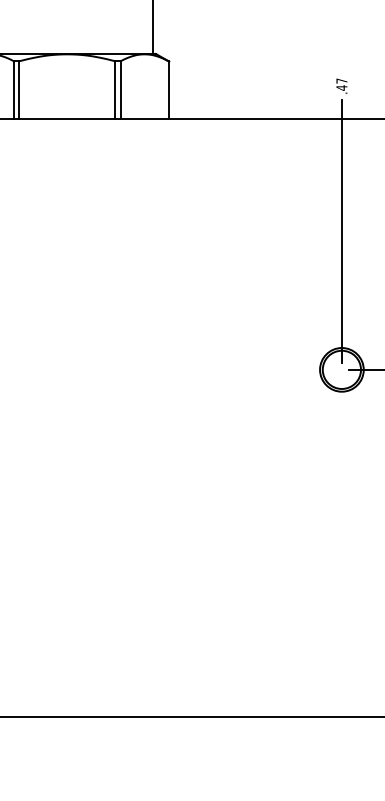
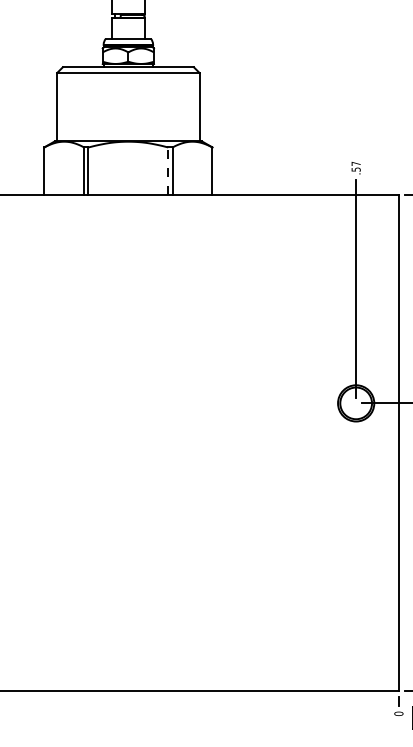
text: (341, 87) -> (355, 169), .47 -> .57
line: (115, 90) -> (168, 171), solid -> dashed

